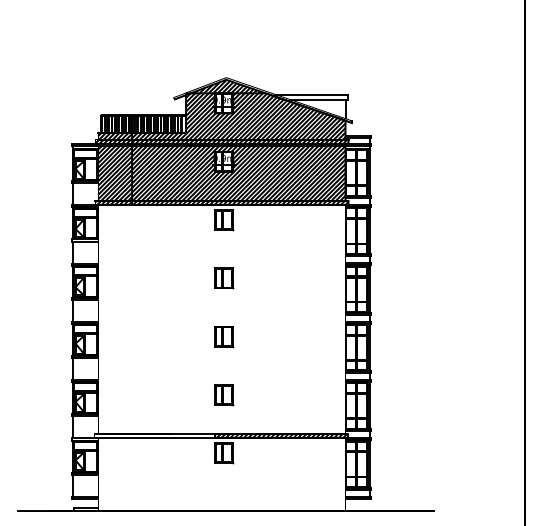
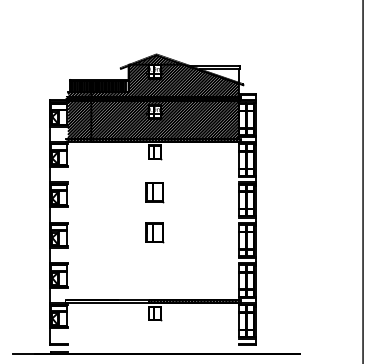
part: (224, 278) -> (155, 192), size x1.4
part: (224, 337) -> (155, 233), size x1.4
part: (224, 395) -> (155, 273), removed

